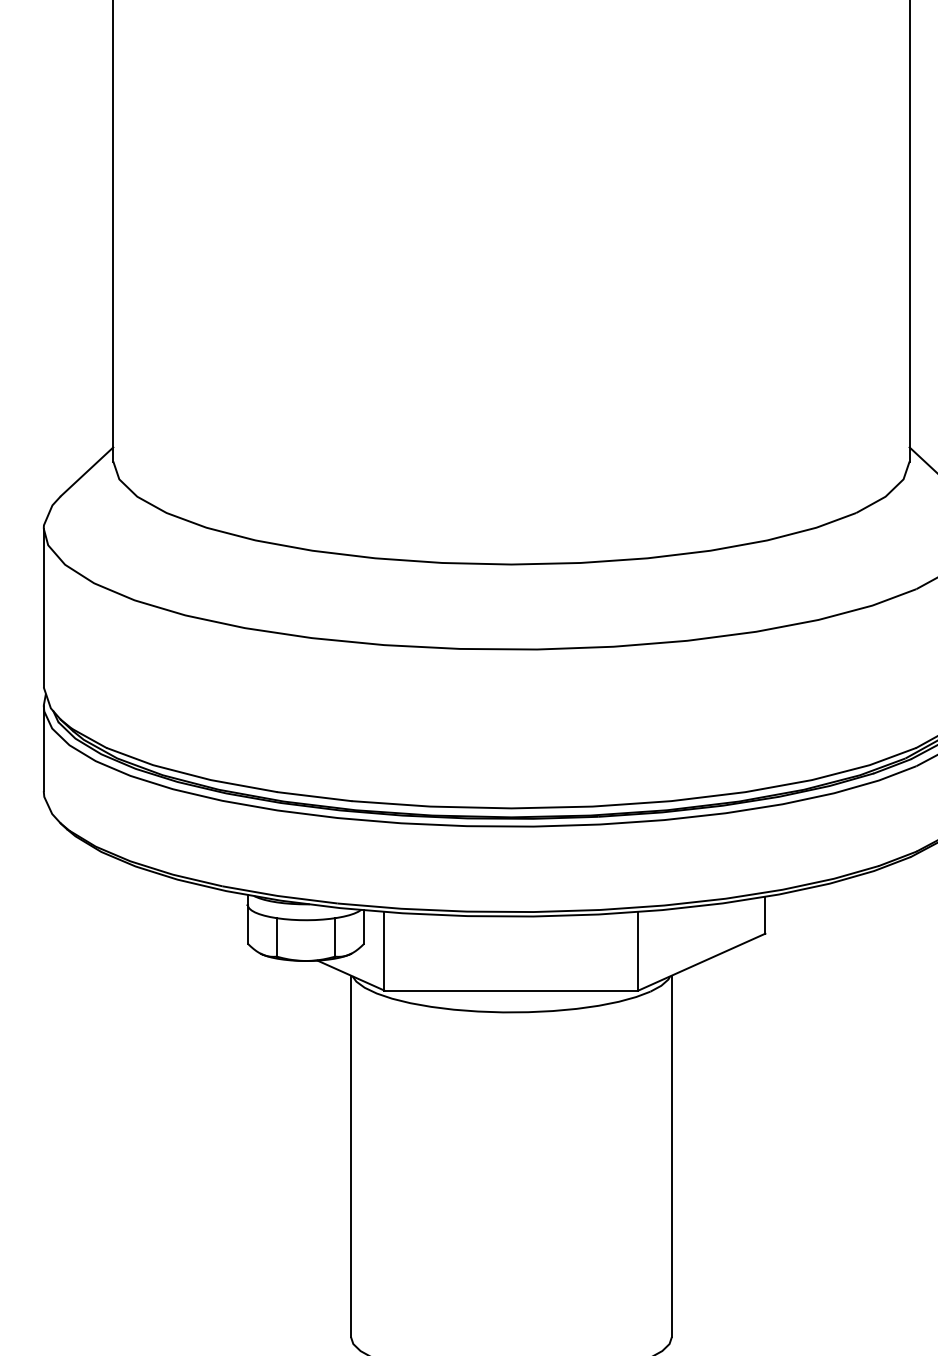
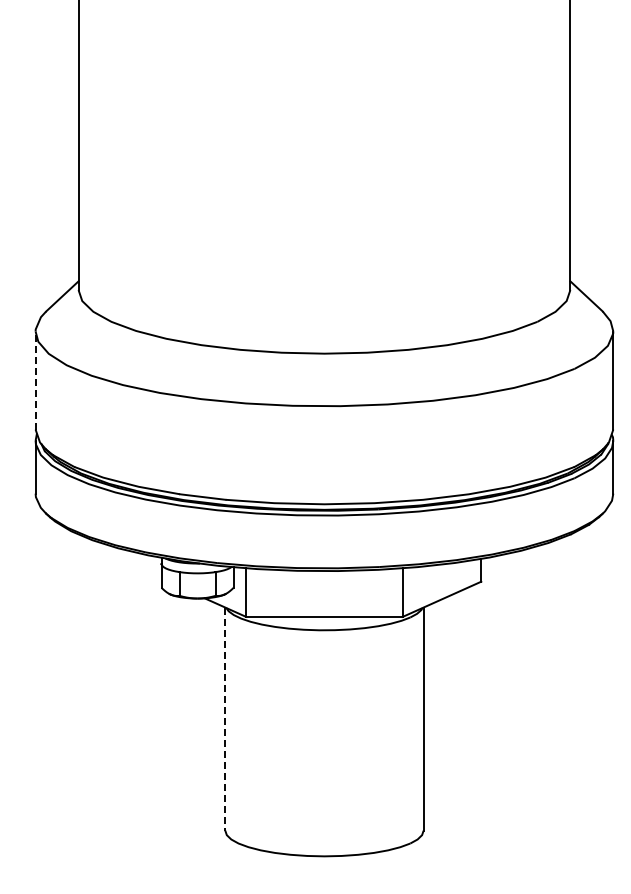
line: (43, 607) -> (35, 380), solid -> dashed
line: (351, 1156) -> (225, 719), solid -> dashed

